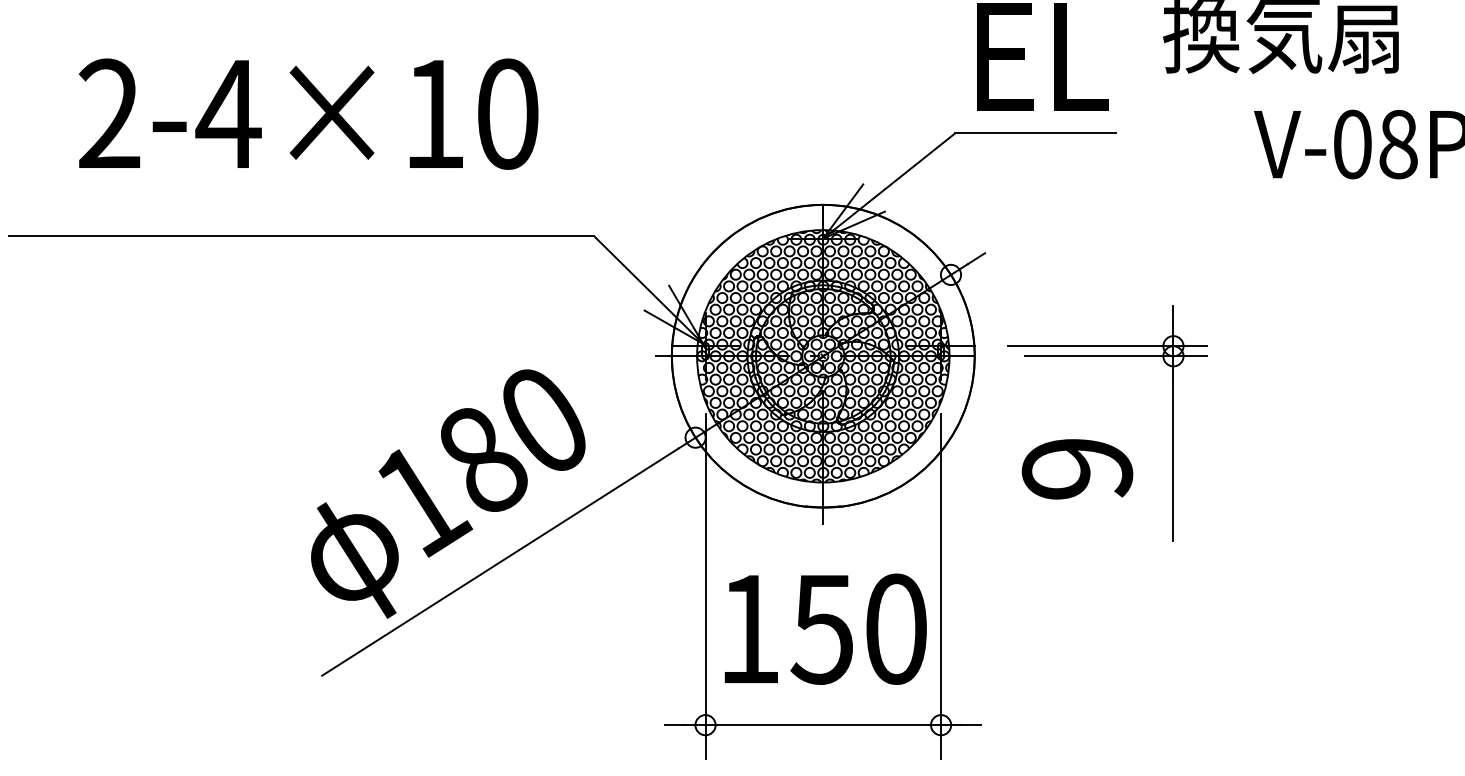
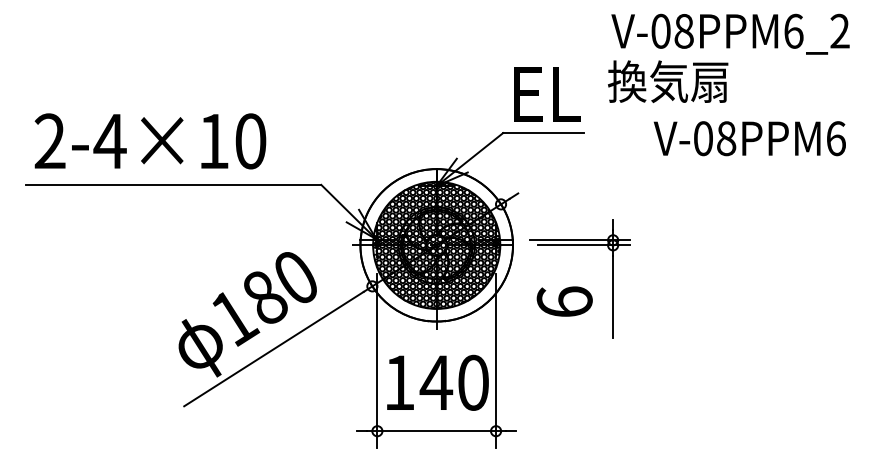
text: (308, 114) -> (150, 141), moved
text: (1076, 467) -> (564, 301), 9 -> 6
text: (822, 628) -> (436, 382), 150 -> 140

